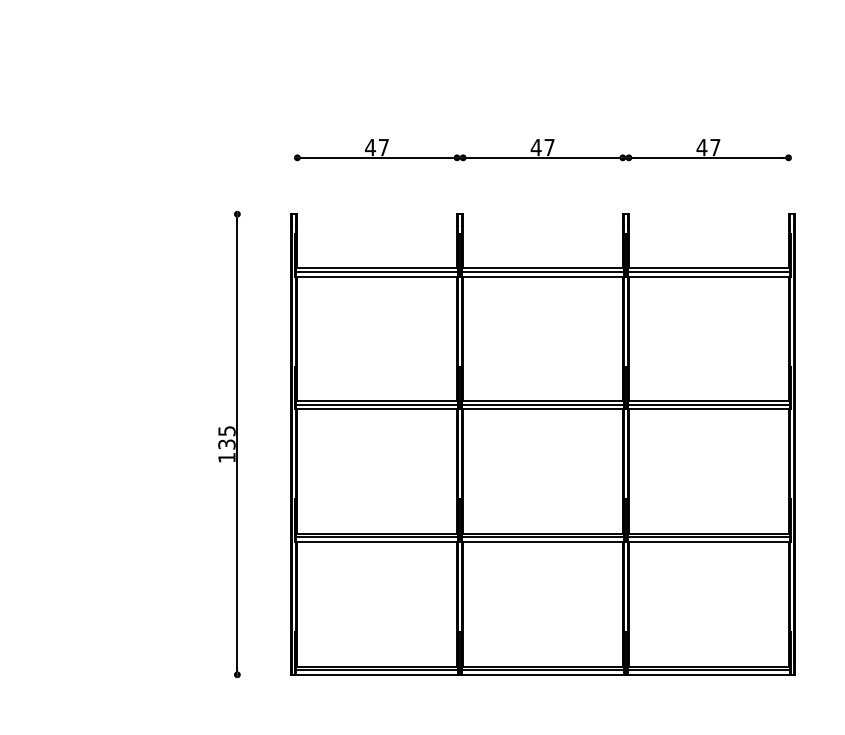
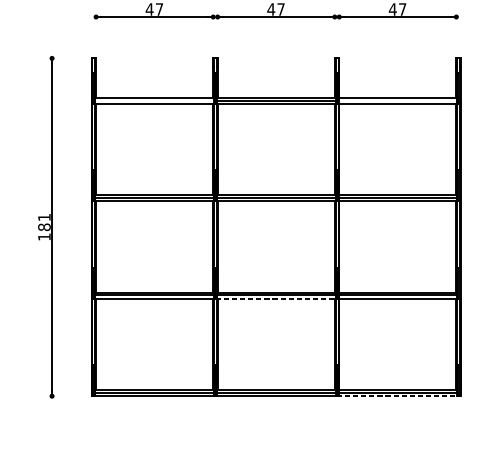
line: (377, 271) -> (154, 100), removed
line: (708, 271) -> (397, 100), removed
text: (226, 437) -> (44, 222), 135 -> 181
line: (543, 542) -> (276, 299), solid -> dashed
line: (710, 674) -> (399, 395), solid -> dashed

